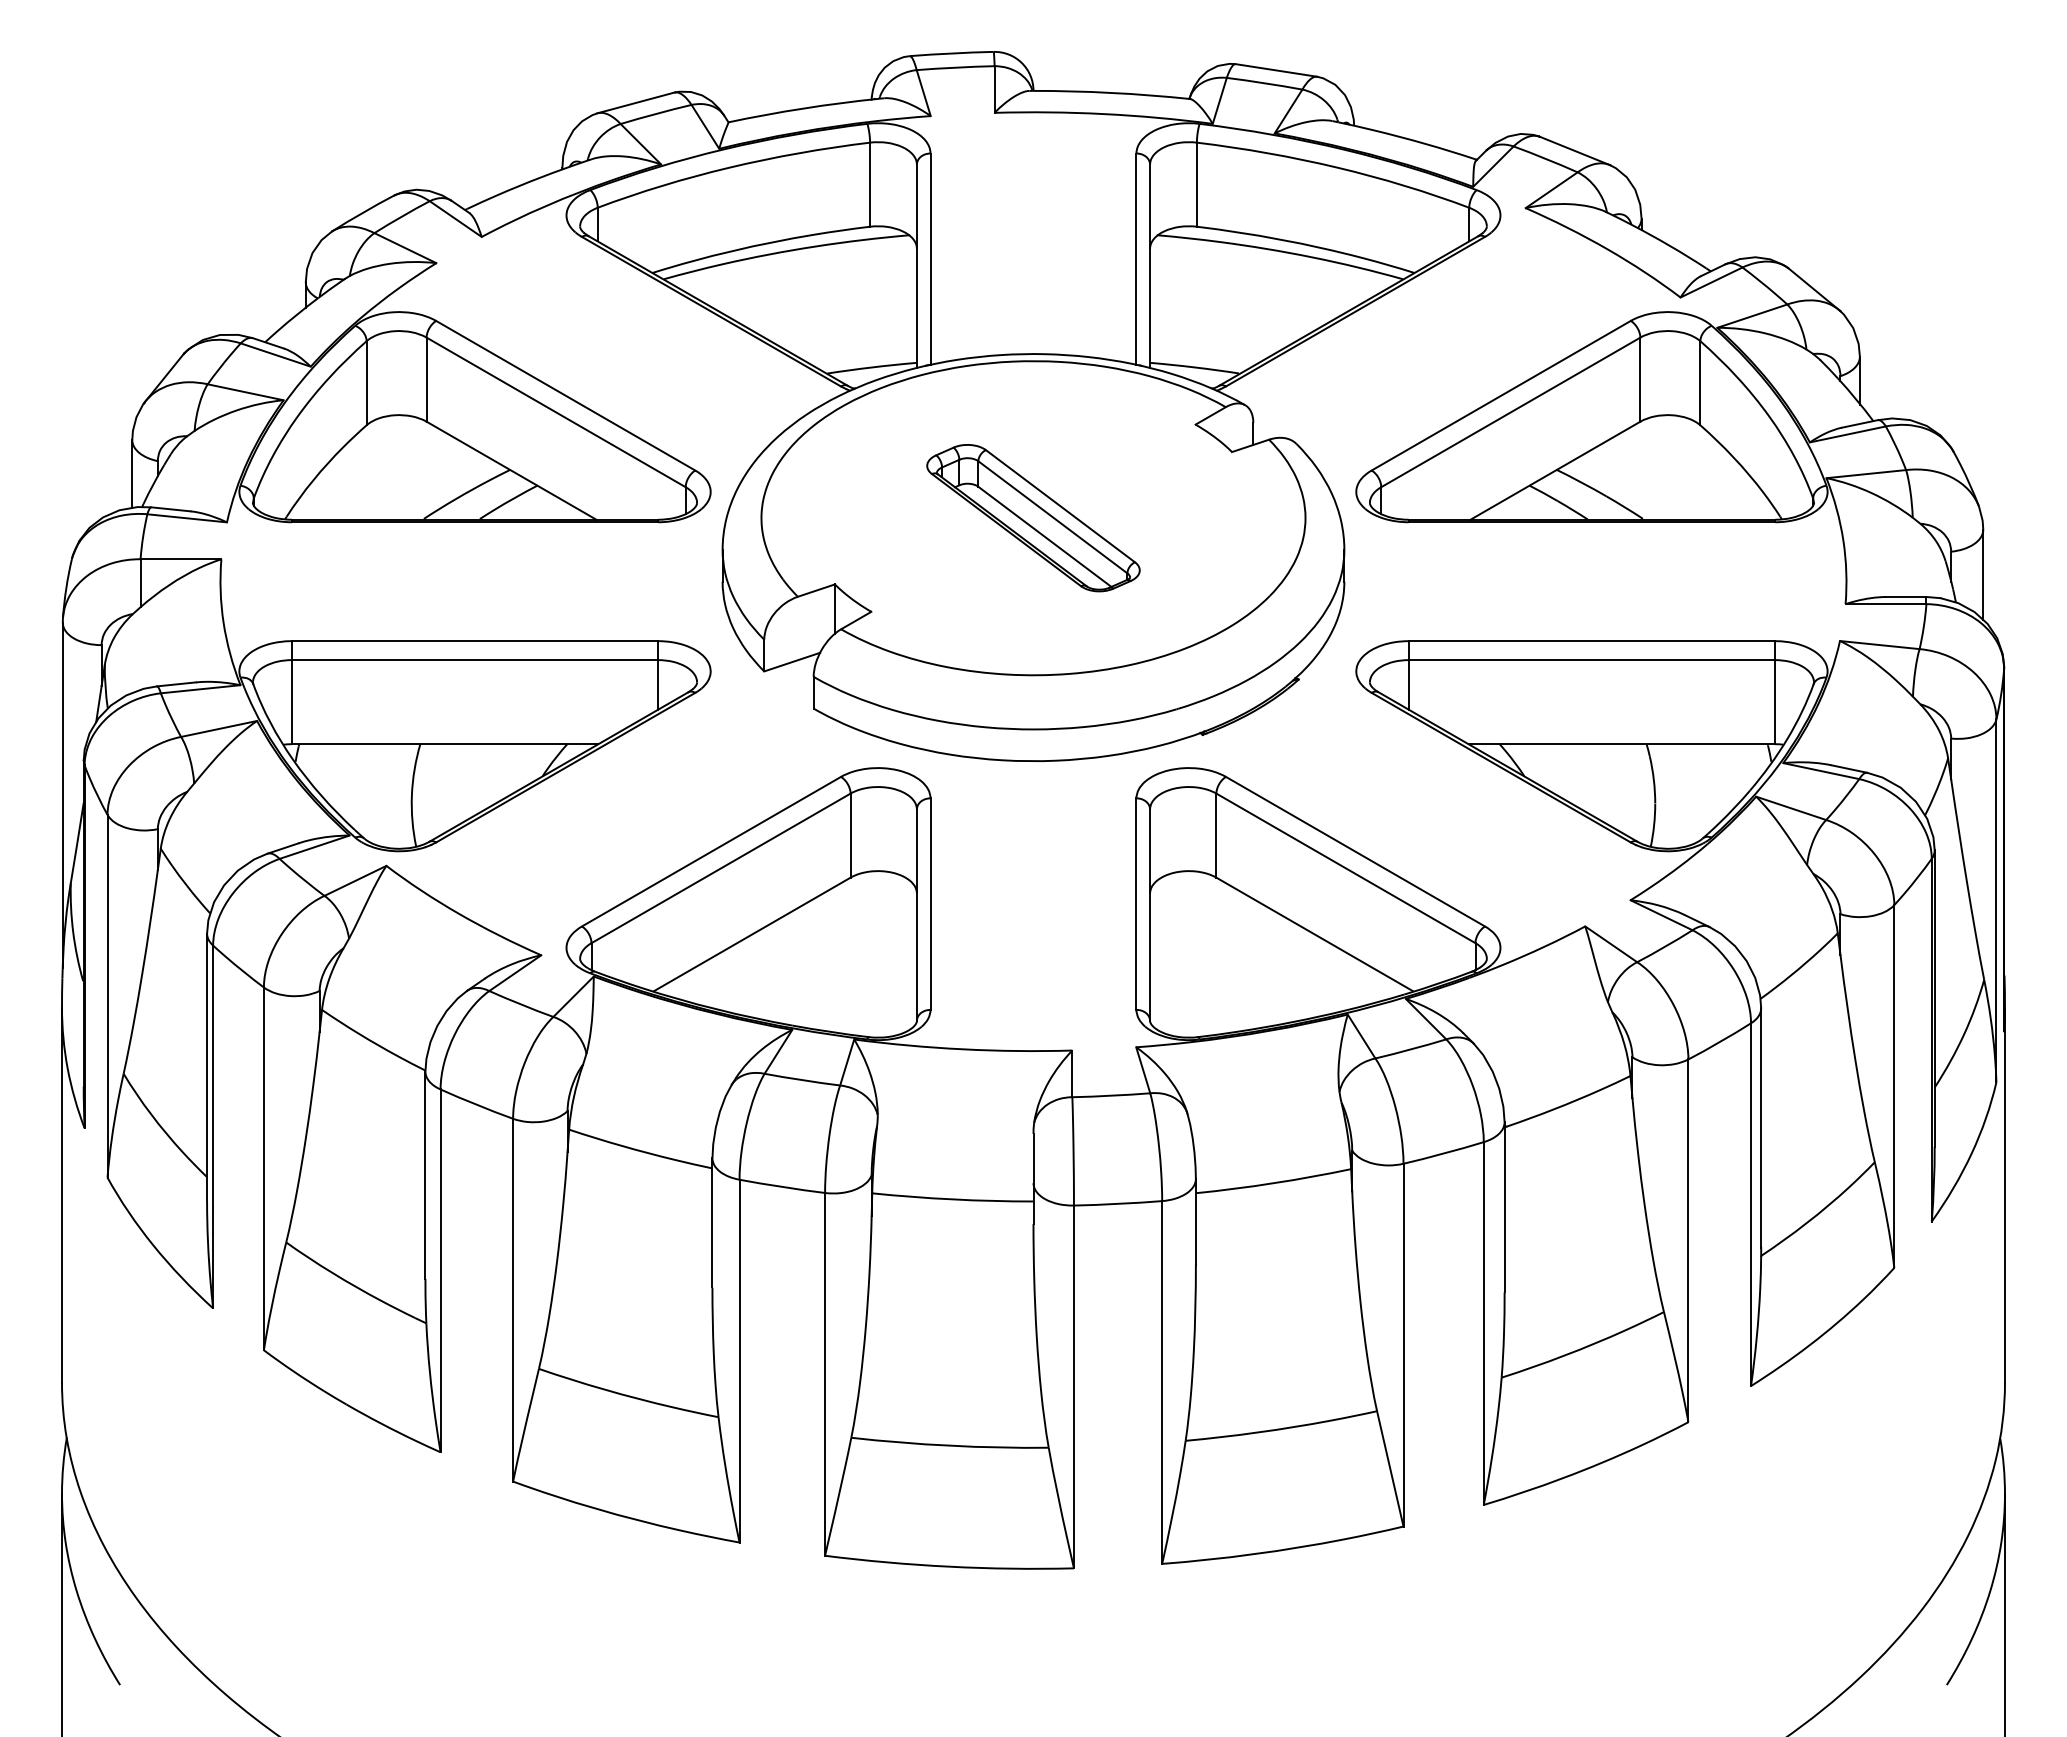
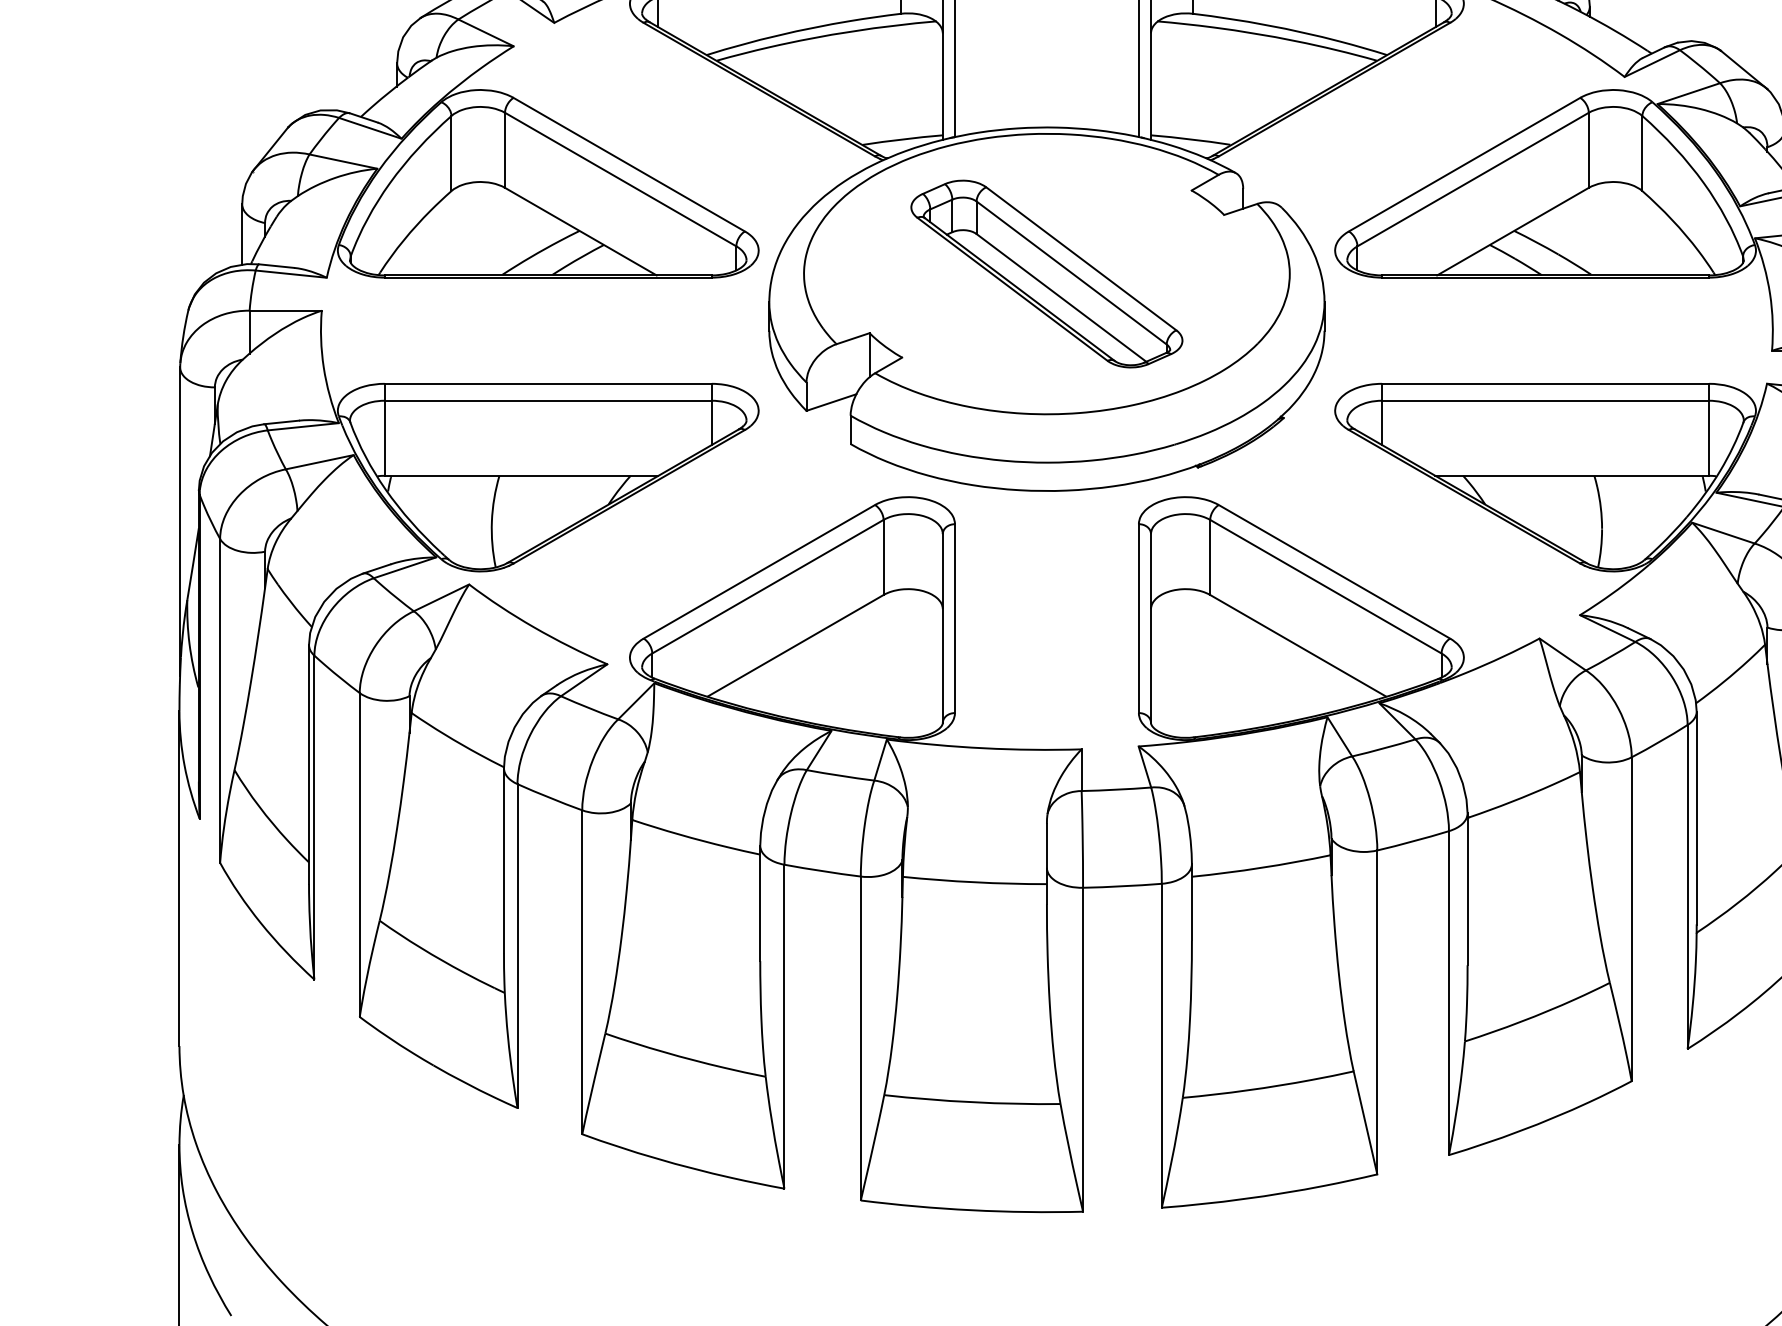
part: (1033, 517) -> (1046, 273), size x1.43

